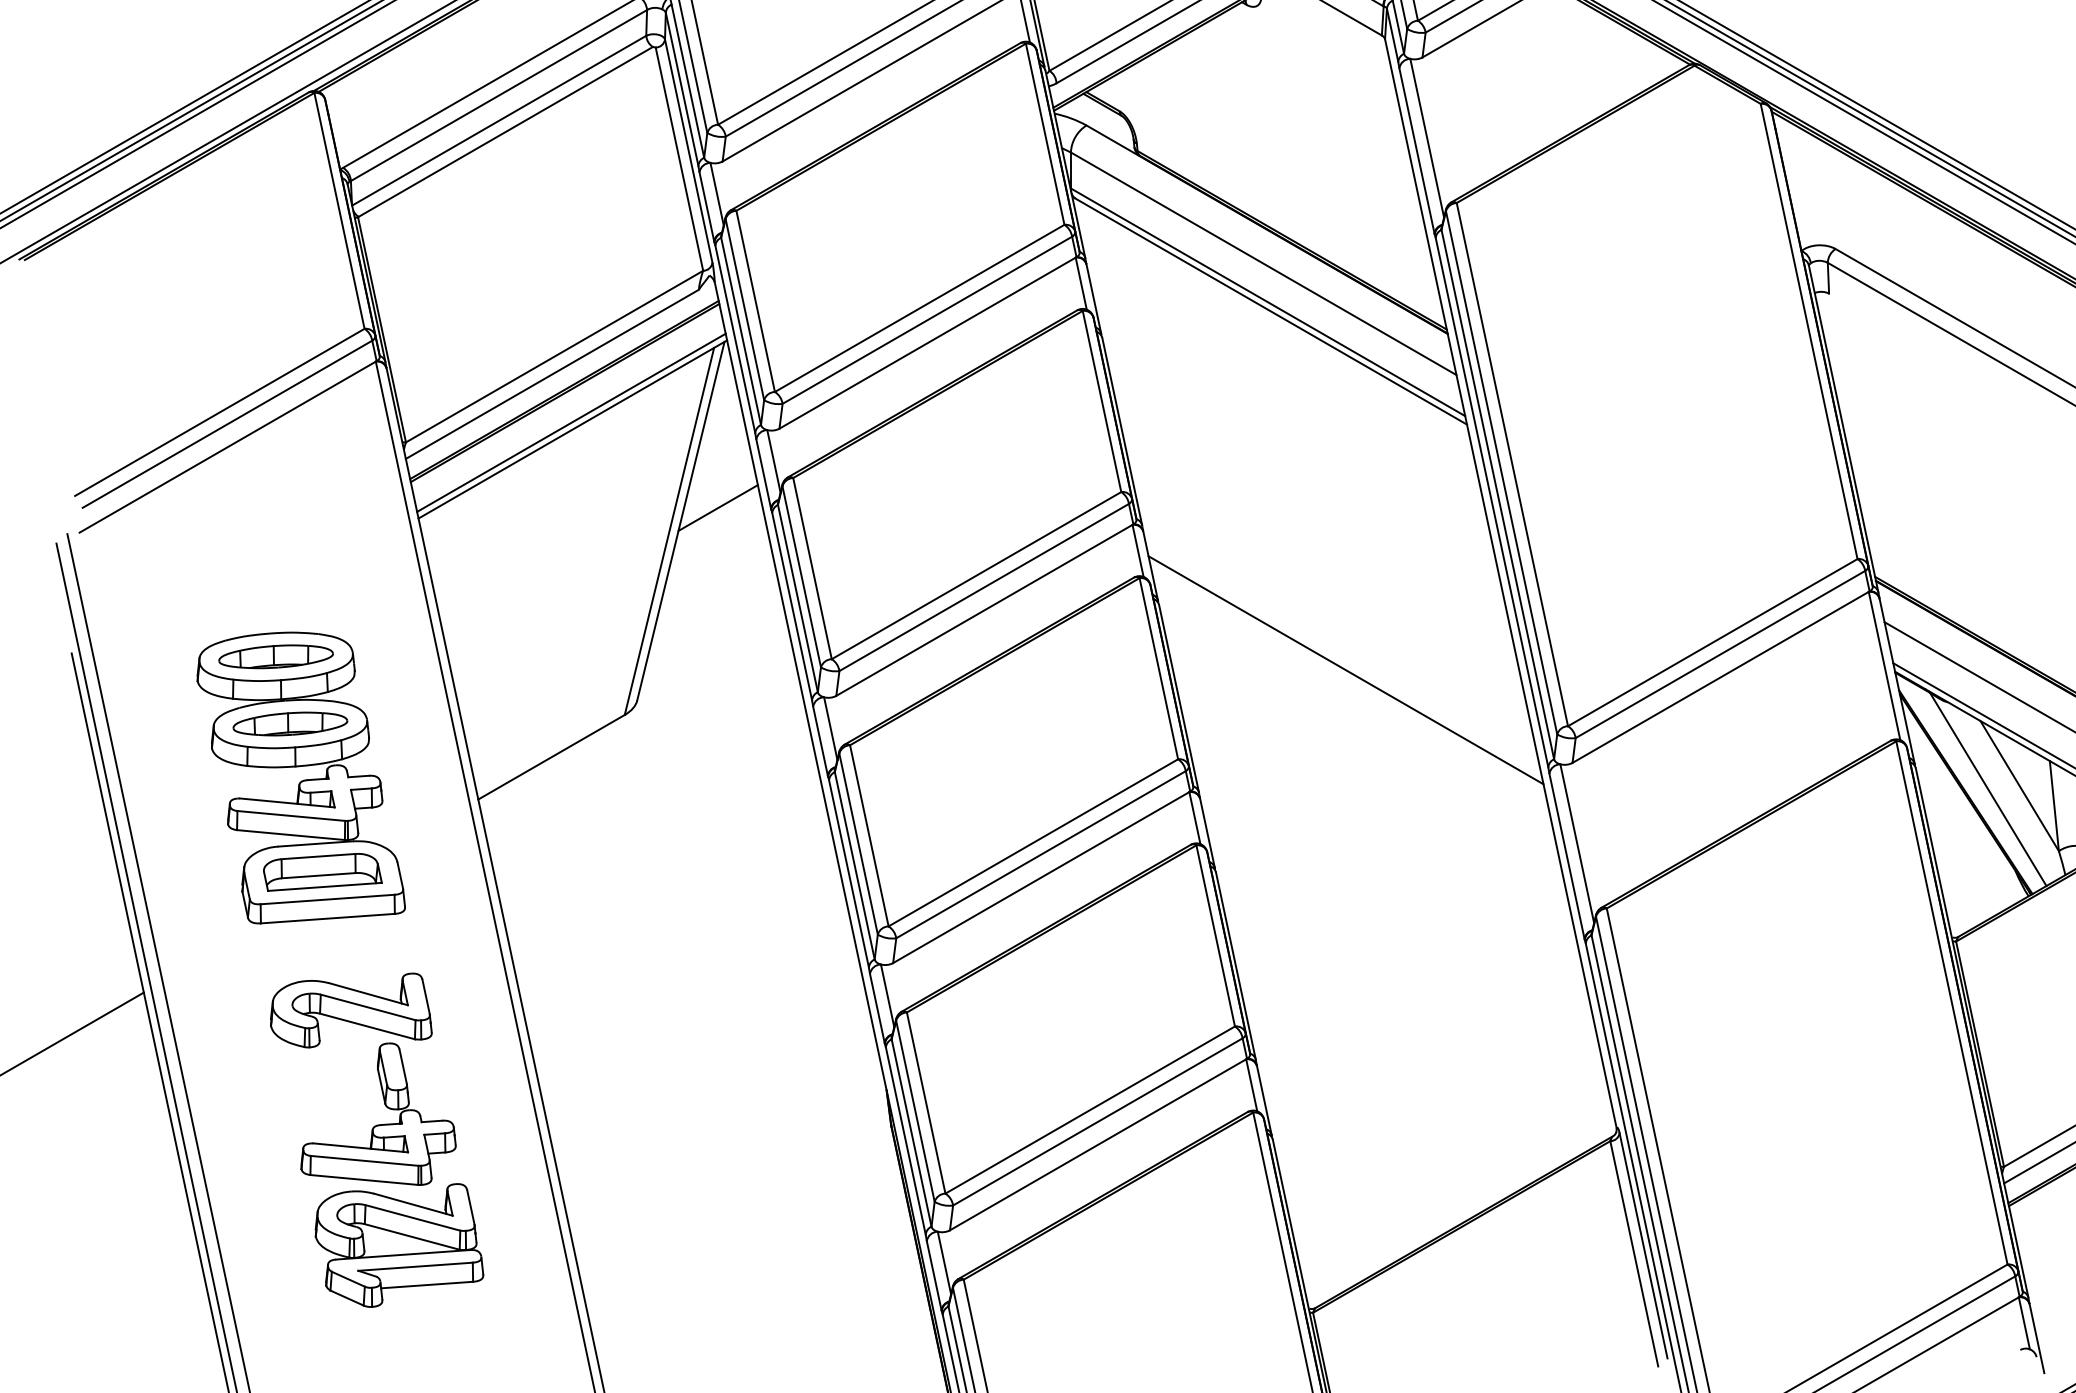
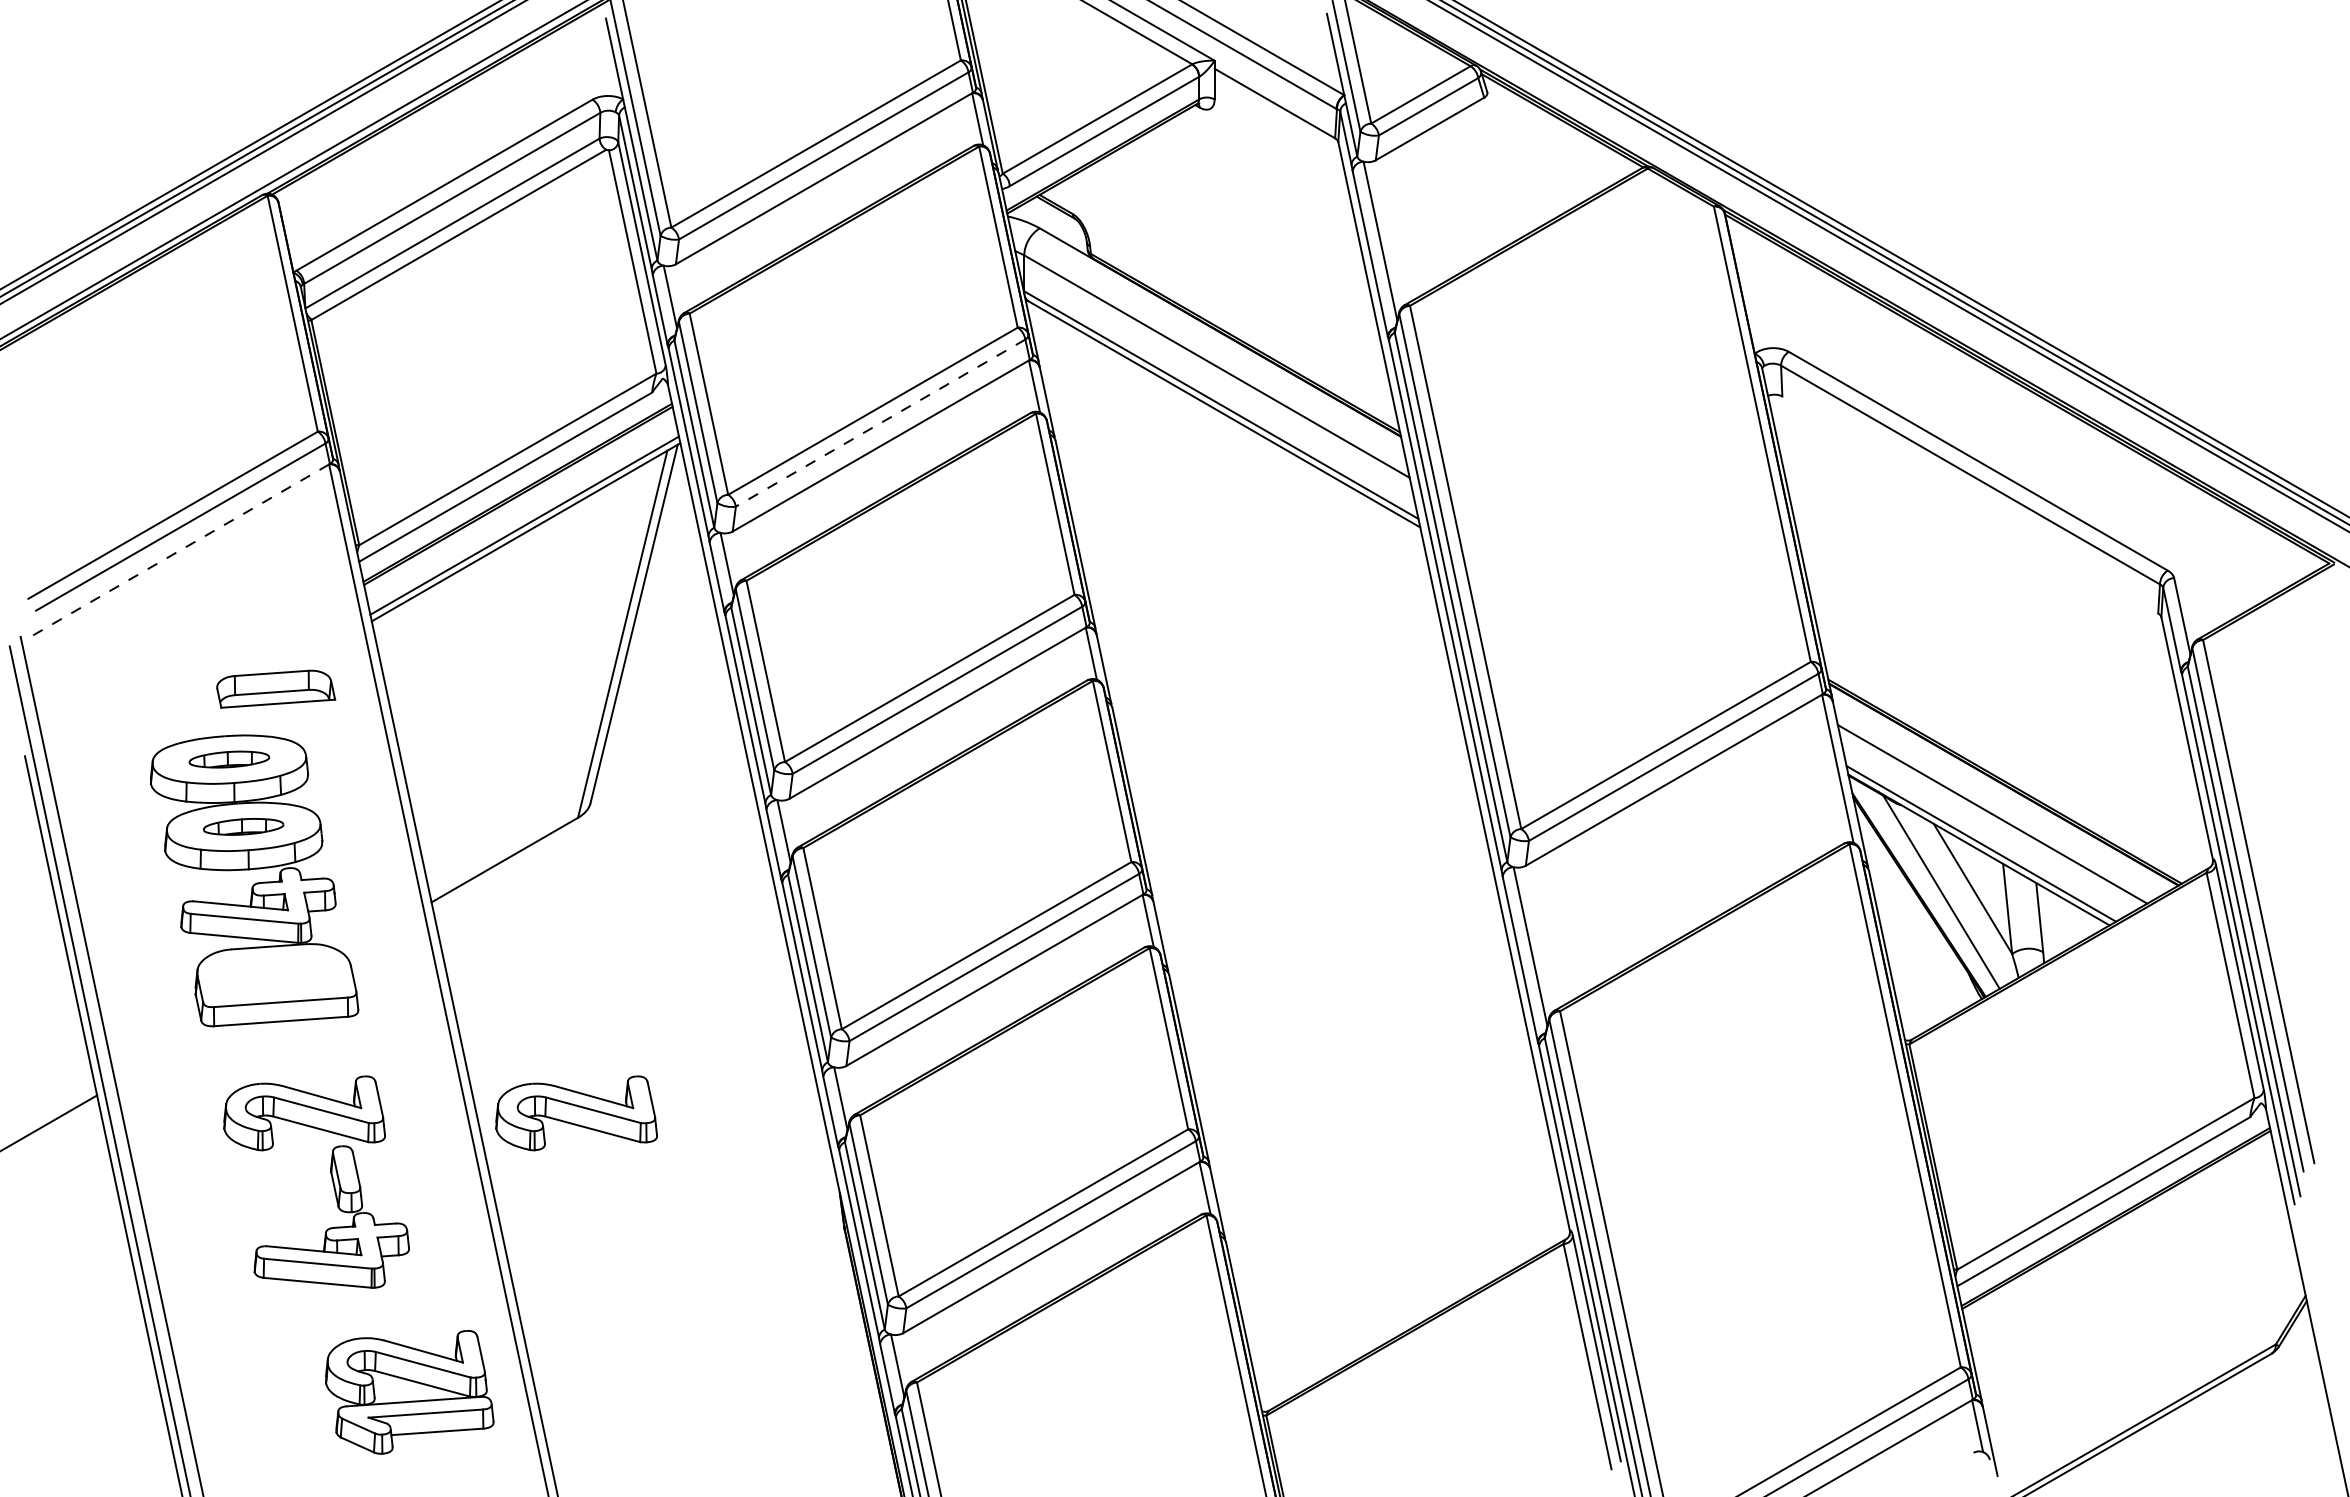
line: (927, 320) -> (880, 423), solid -> dashed
line: (227, 447) -> (180, 550), solid -> dashed
line: (718, 507) -> (671, 610), removed
part: (276, 656) -> (229, 759), size x0.7
line: (1345, 670) -> (1298, 773), removed
part: (290, 723) -> (243, 826), size x0.7
part: (323, 871) -> (276, 688), moved
part: (623, 1010) -> (576, 1113), added
part: (399, 1245) -> (409, 1392), moved

